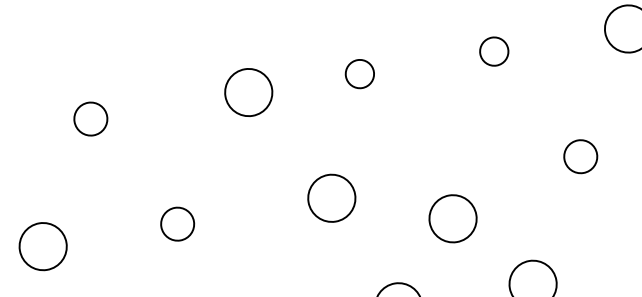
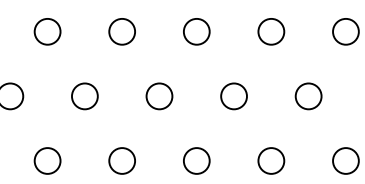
circle: (494, 50) -> (271, 31), size x1.67
circle: (359, 73) -> (196, 31), size x1.67
circle: (247, 92) -> (121, 31), moved
circle: (90, 118) -> (47, 31), size x1.43
circle: (580, 156) -> (308, 96), size x1.43
circle: (331, 198) -> (159, 96), moved
circle: (452, 219) -> (233, 96), moved
circle: (176, 224) -> (84, 96), size x1.43

